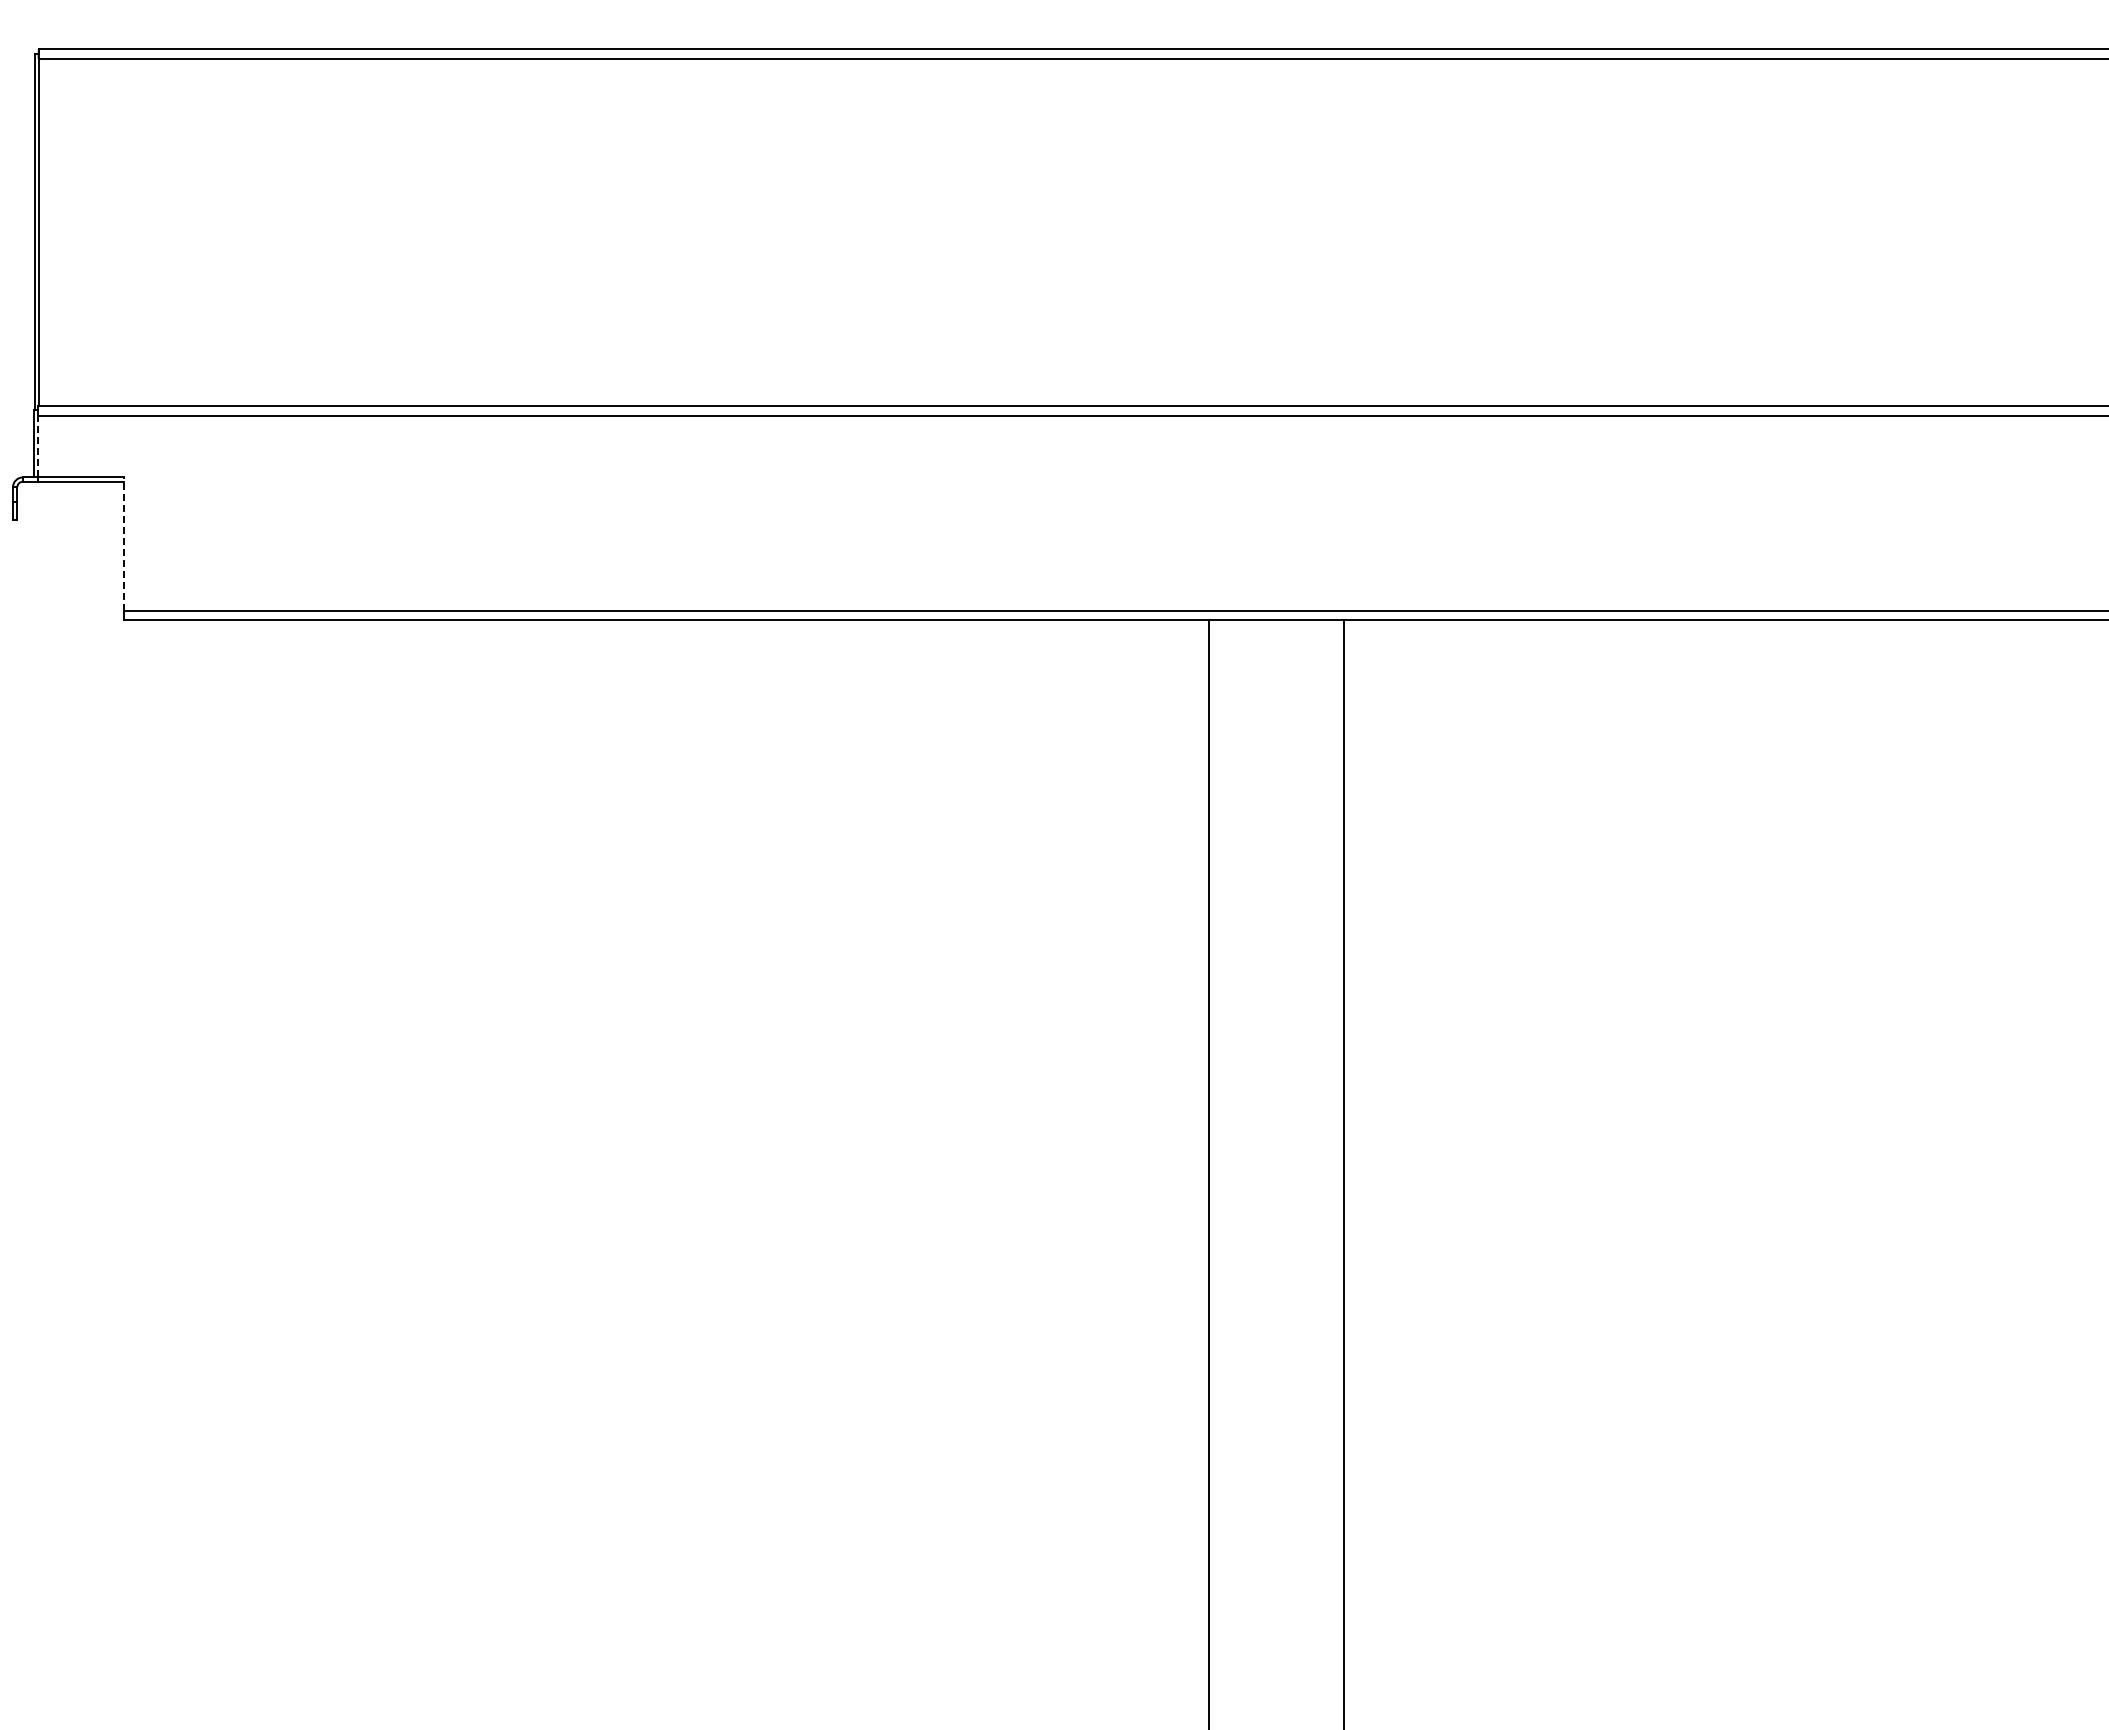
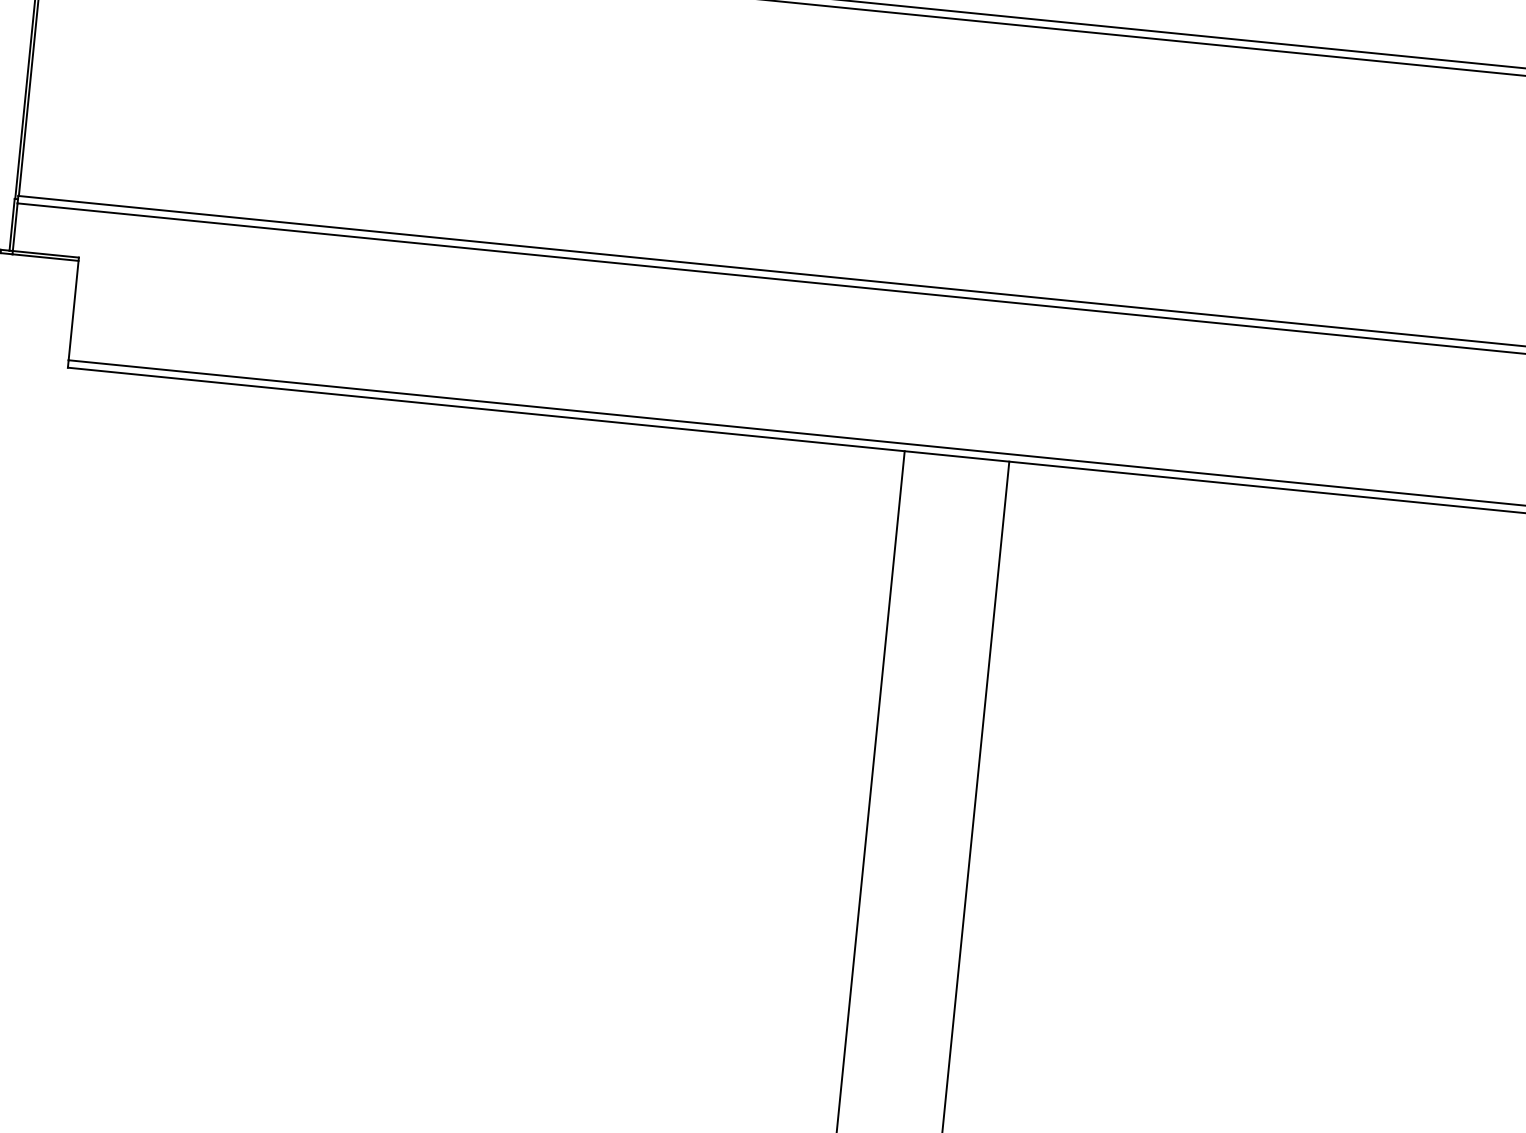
line: (38, 446) -> (15, 227), dashed -> solid
line: (123, 544) -> (73, 309), dashed -> solid

